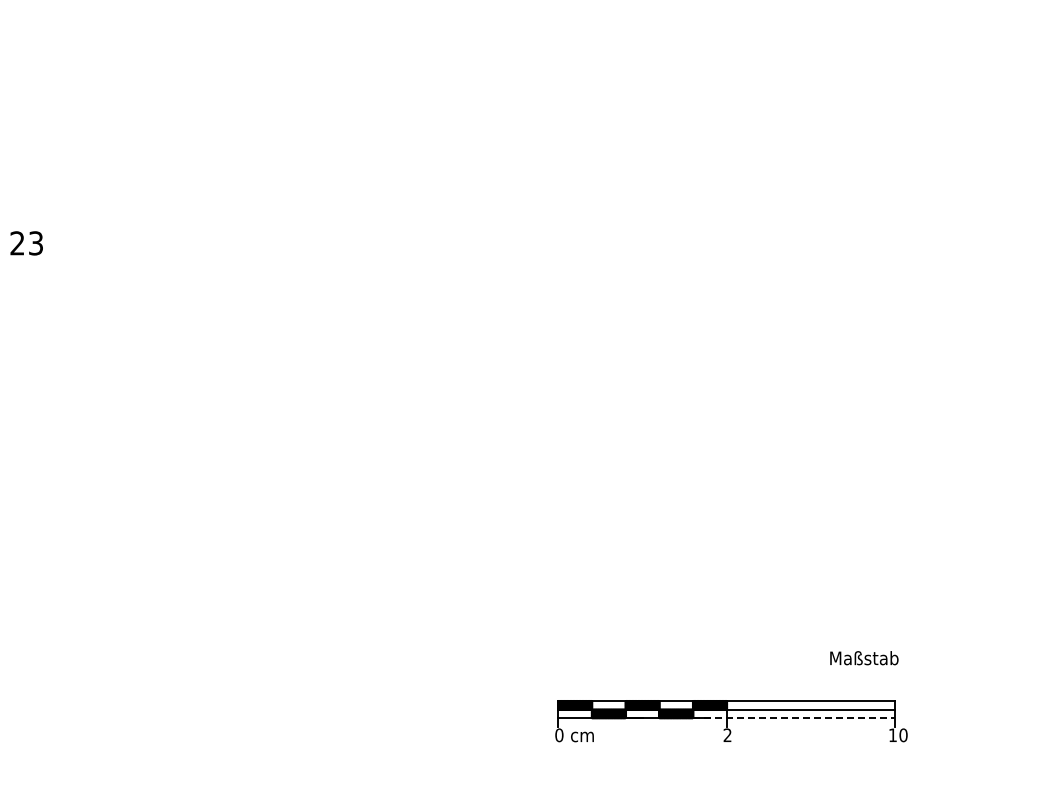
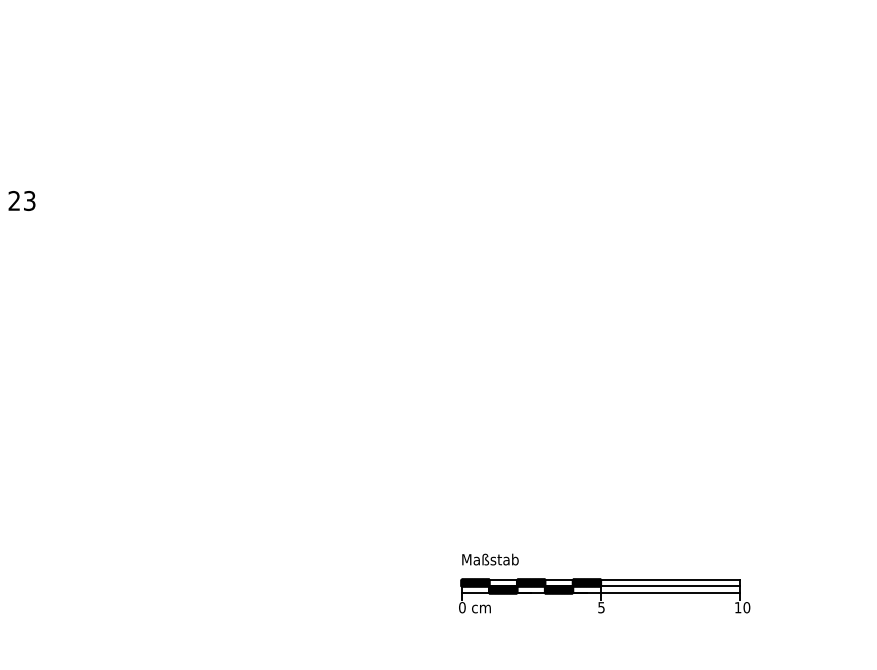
text: (864, 658) -> (490, 559), moved
line: (794, 718) -> (656, 593), dashed -> solid
text: (727, 735) -> (601, 607), 2 -> 5

